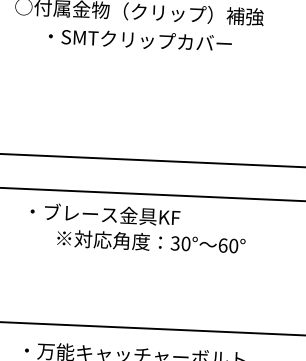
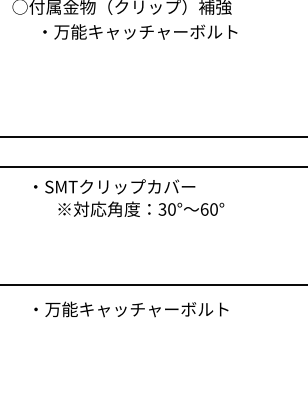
text: (164, 40) -> (145, 31), ・SMTクリップカバー -> ・万能キャッチャーボルト
text: (128, 215) -> (120, 186), ・ブレース金具KF -> ・SMTクリップカバー

